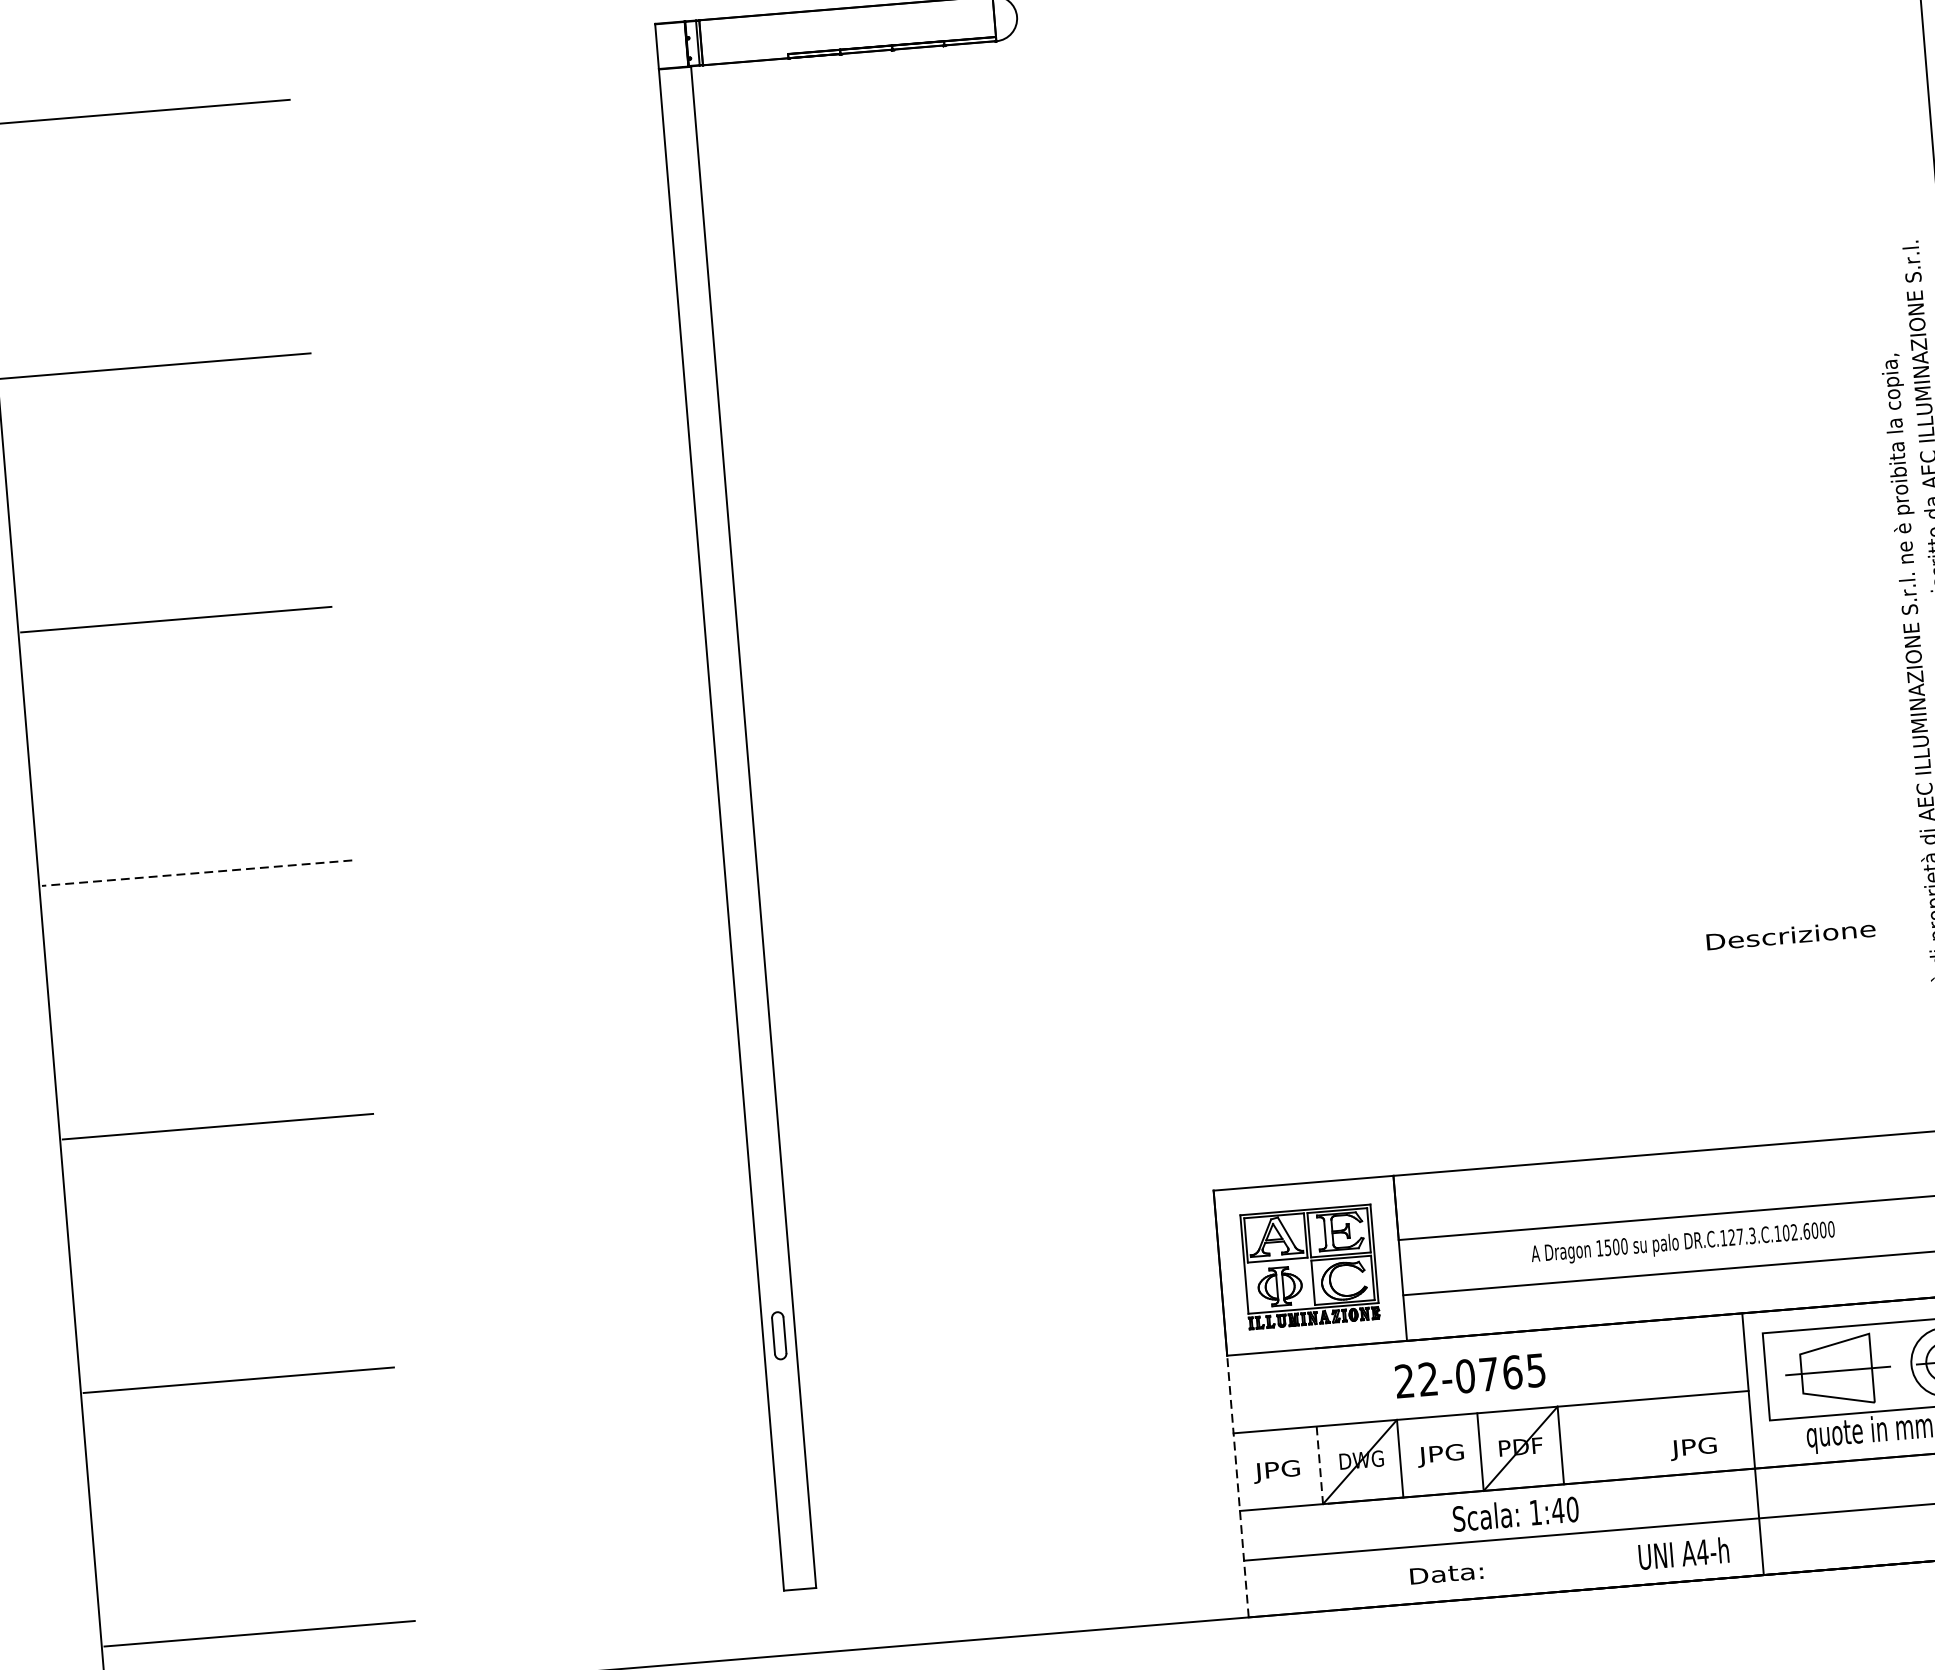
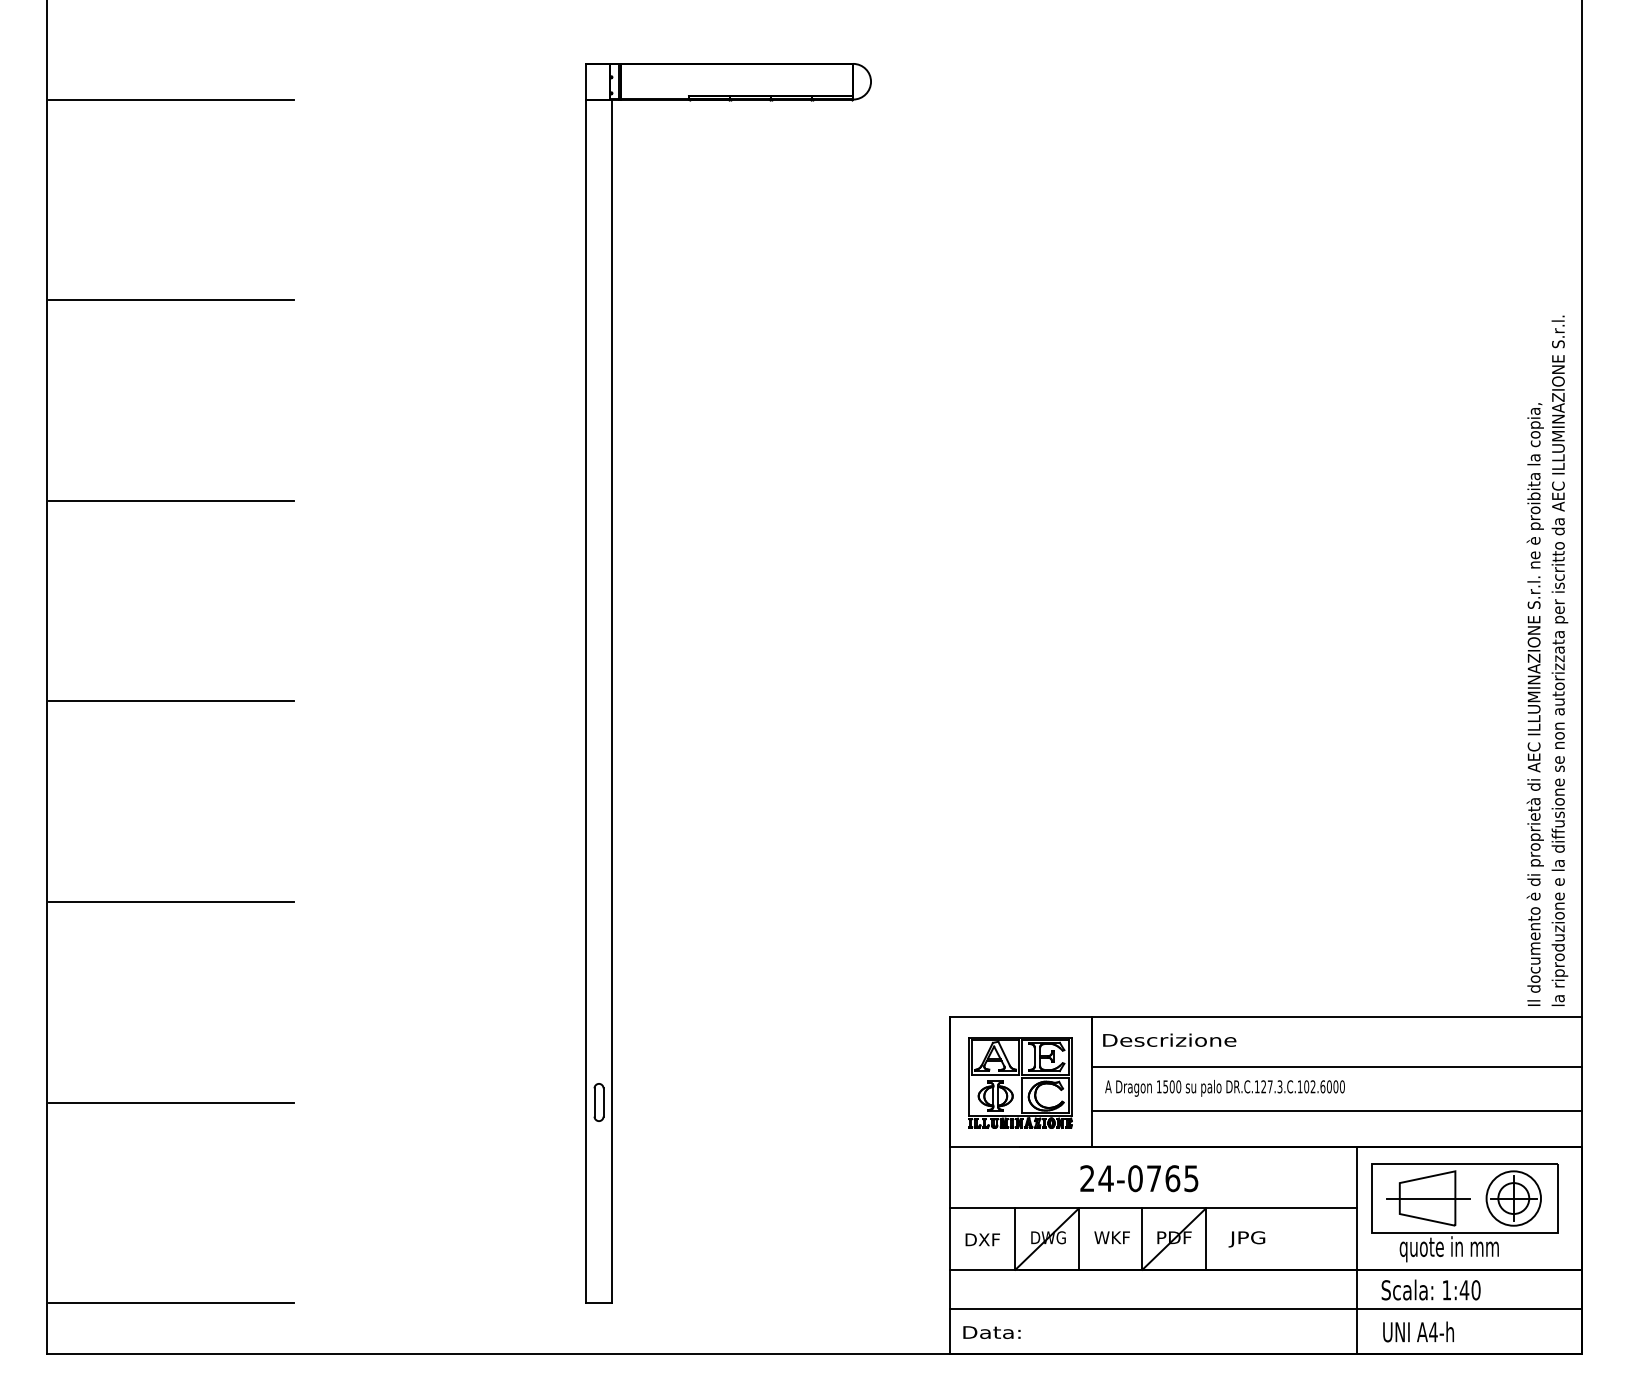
line: (196, 873) -> (171, 701), dashed -> solid
text: (1790, 934) -> (1169, 1039), moved
text: (1682, 1243) -> (1224, 1088), moved
text: (1427, 1379) -> (1105, 1178), 22-0765 -> 24-0765
text: (1692, 1449) -> (1246, 1239), moved
text: (1440, 1455) -> (1110, 1239), JPG -> WKF
line: (1320, 1465) -> (1015, 1239), dashed -> solid
text: (1276, 1471) -> (980, 1241), JPG -> DXF
line: (1237, 1486) -> (949, 1250), dashed -> solid
text: (1514, 1513) -> (1430, 1289), moved
text: (1683, 1552) -> (1418, 1331), moved
text: (1446, 1573) -> (991, 1332), moved

